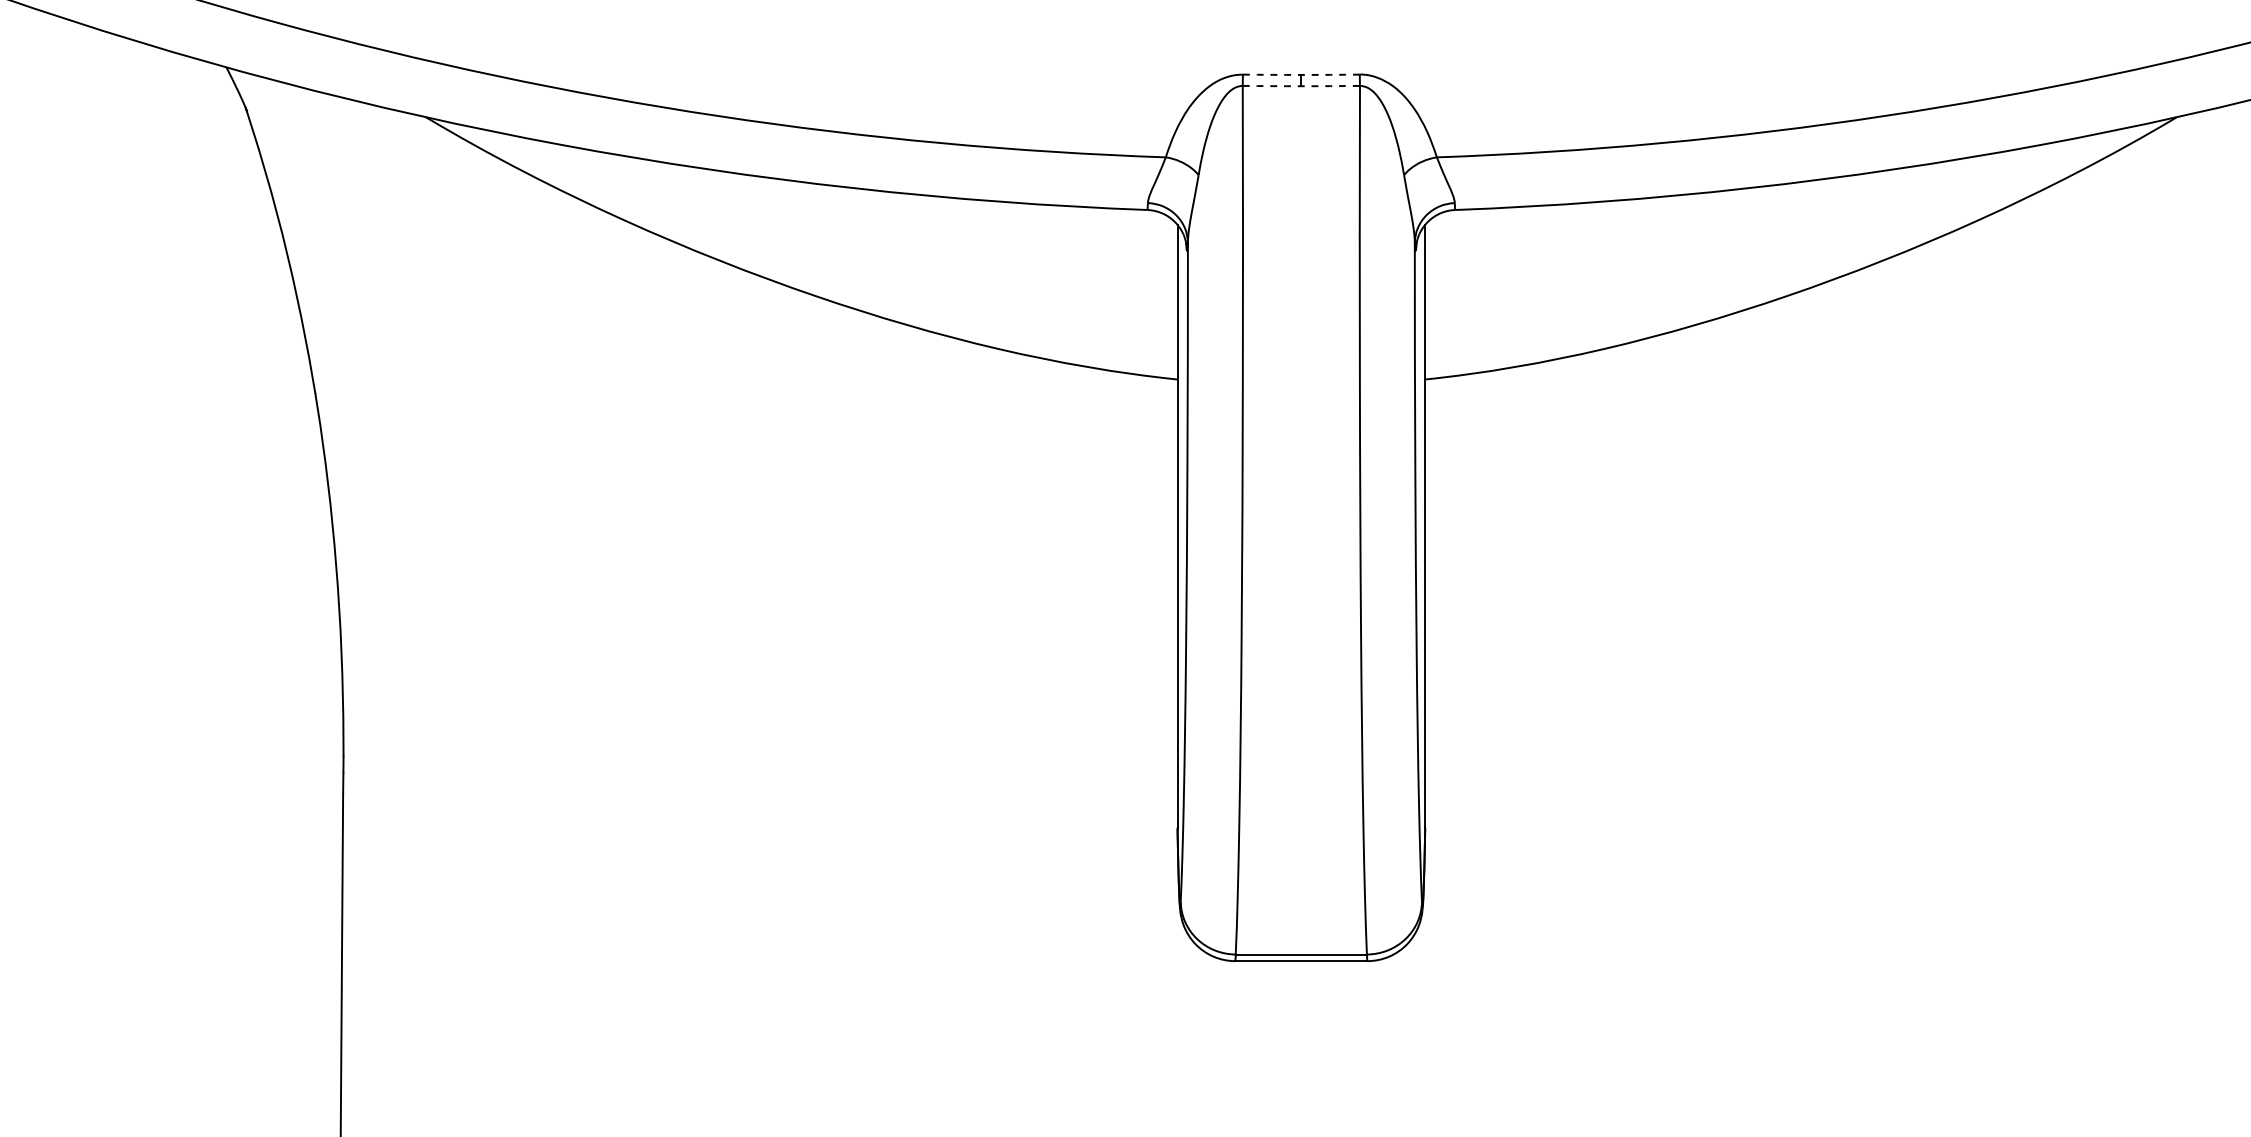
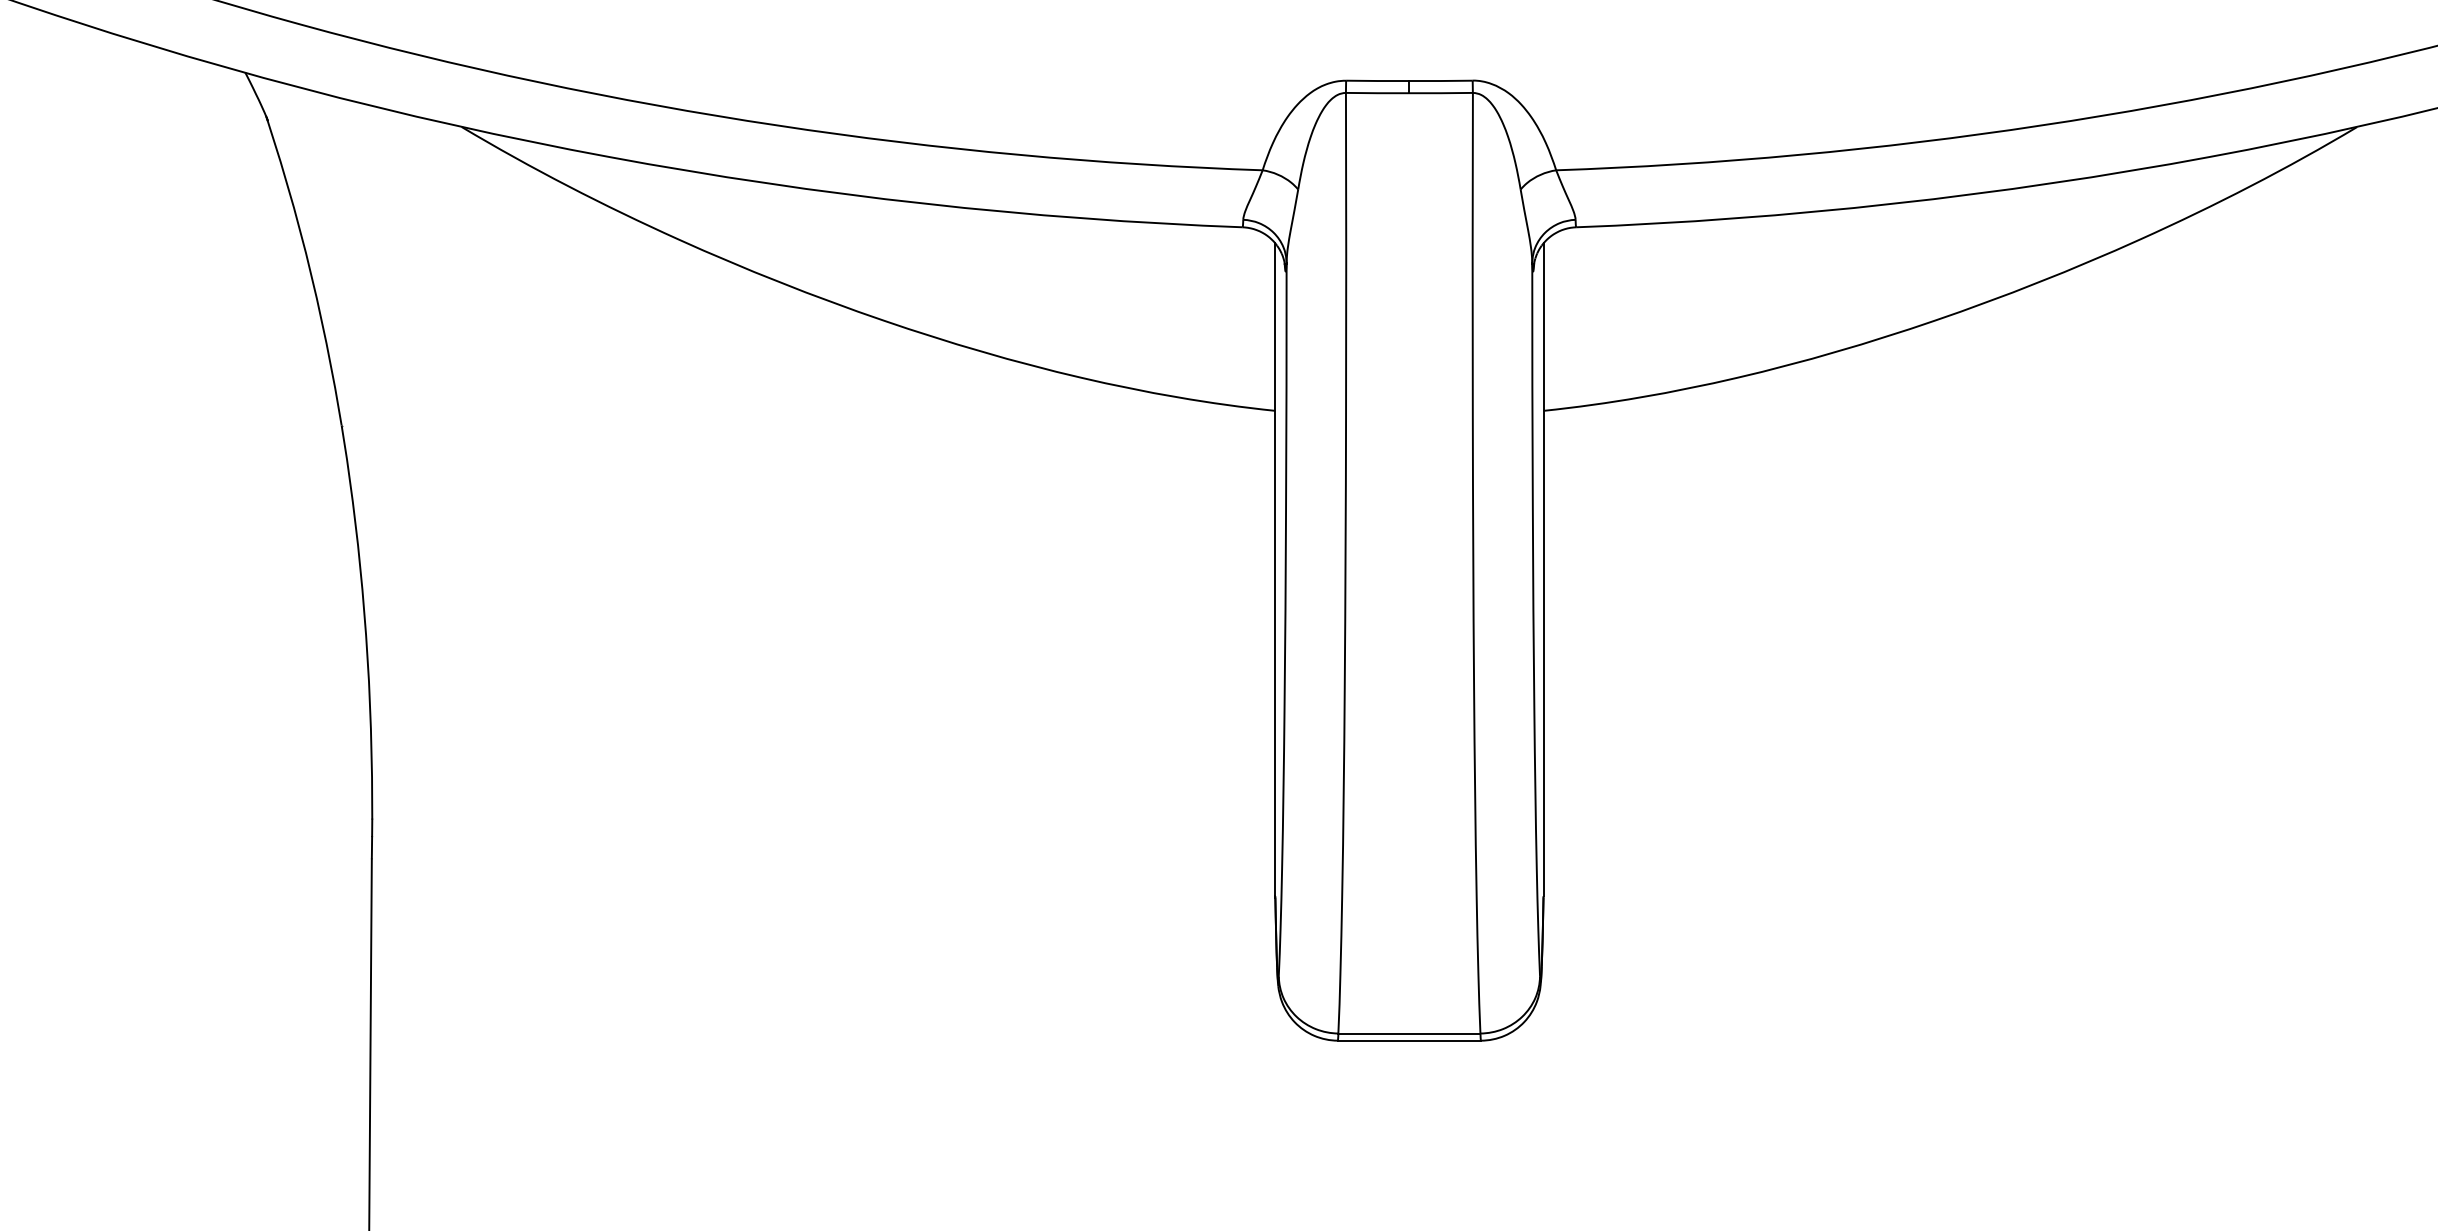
arc: (1301, 75) -> (1409, 81), dashed -> solid
arc: (1301, 86) -> (1409, 93), dashed -> solid

